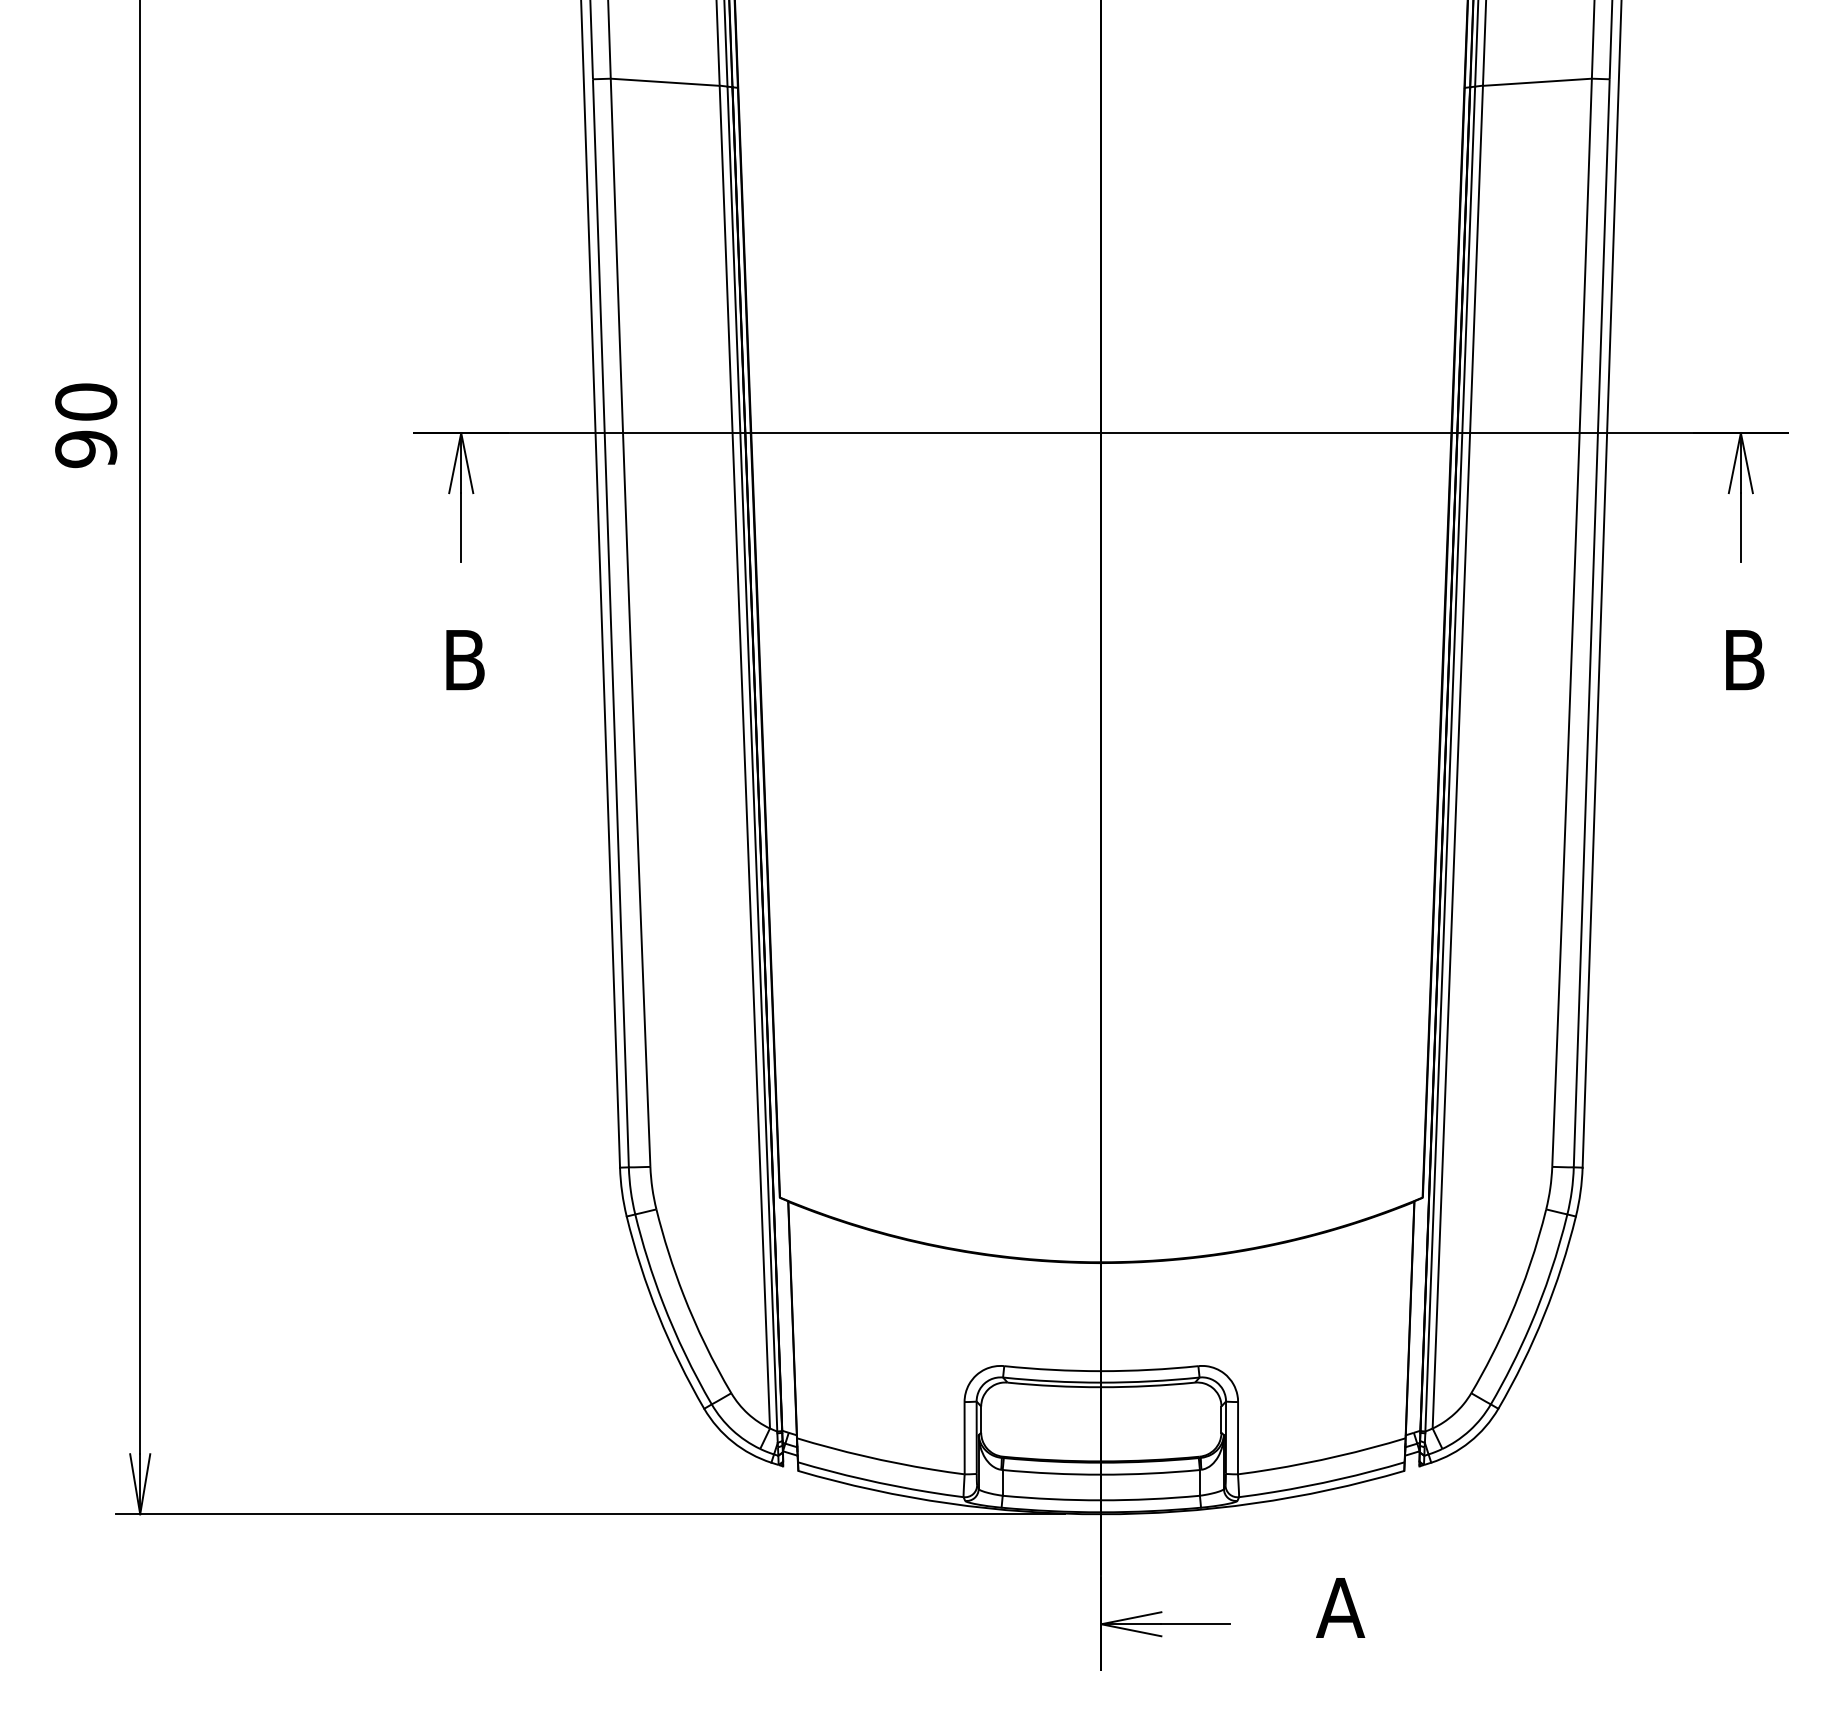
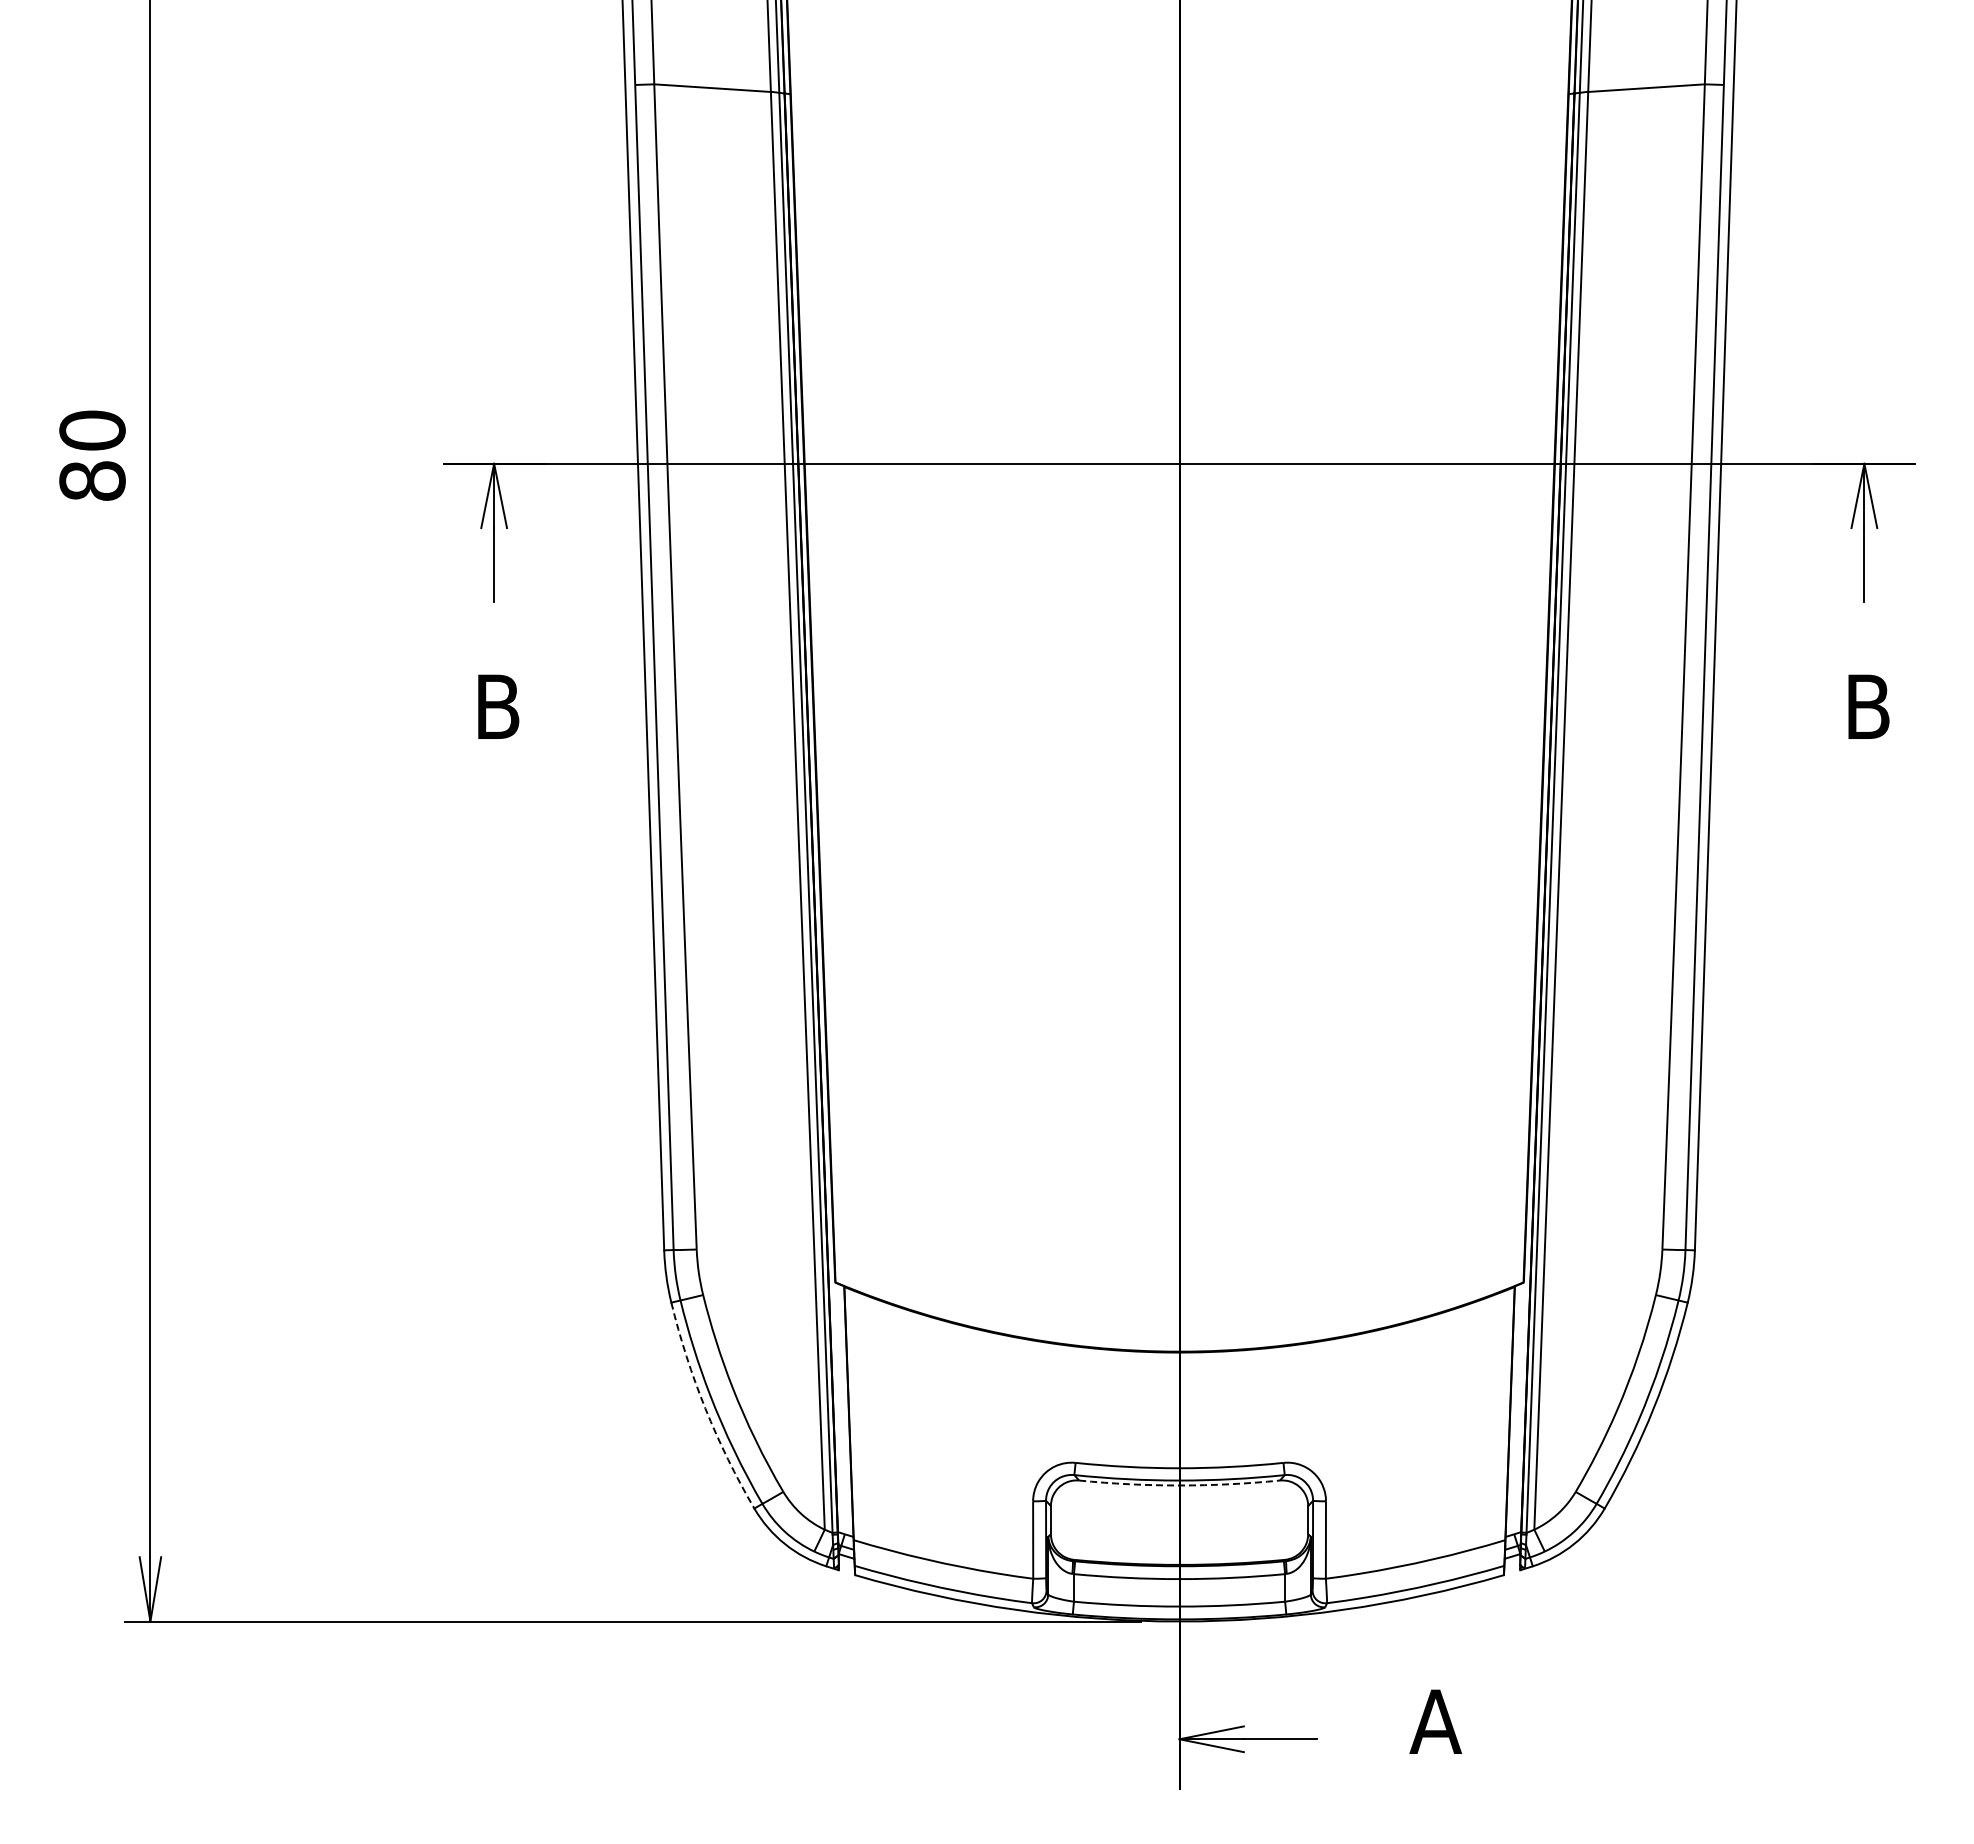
text: (86, 449) -> (92, 481), 90 -> 80
arc: (658, 1315) -> (705, 1408), solid -> dashed
arc: (1101, 1387) -> (1179, 1485), solid -> dashed

